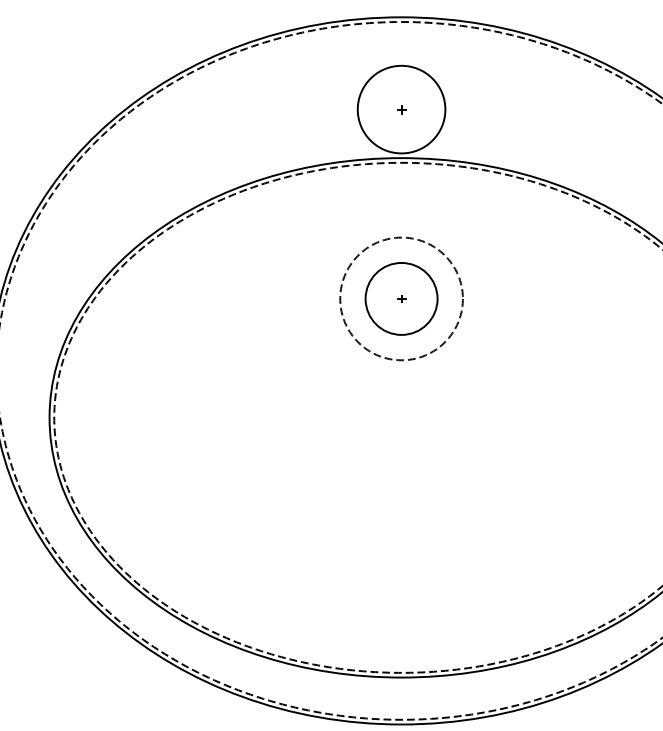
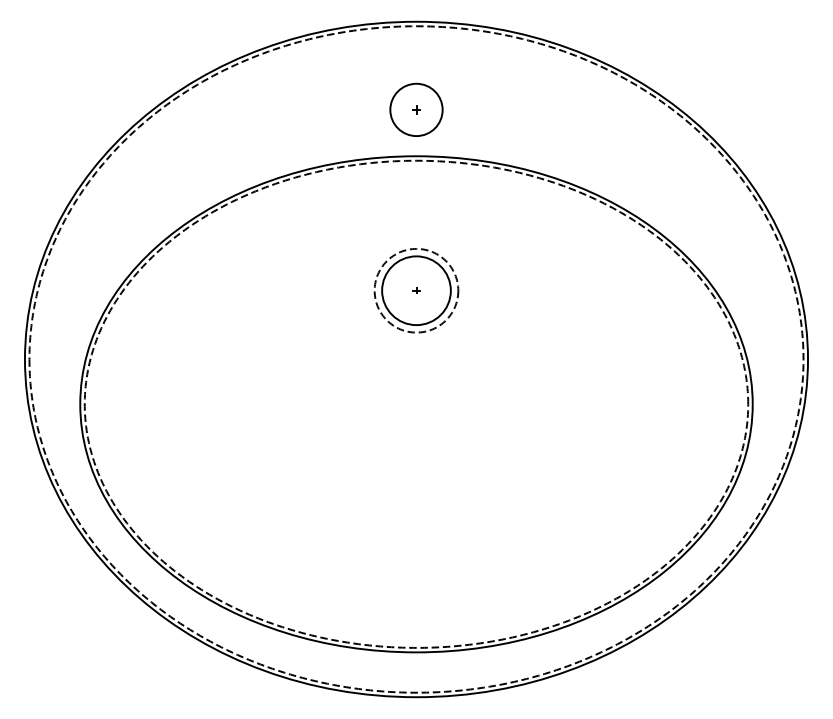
circle: (401, 109) -> (416, 109), size x0.62
circle: (401, 298) -> (416, 290), size x0.71

